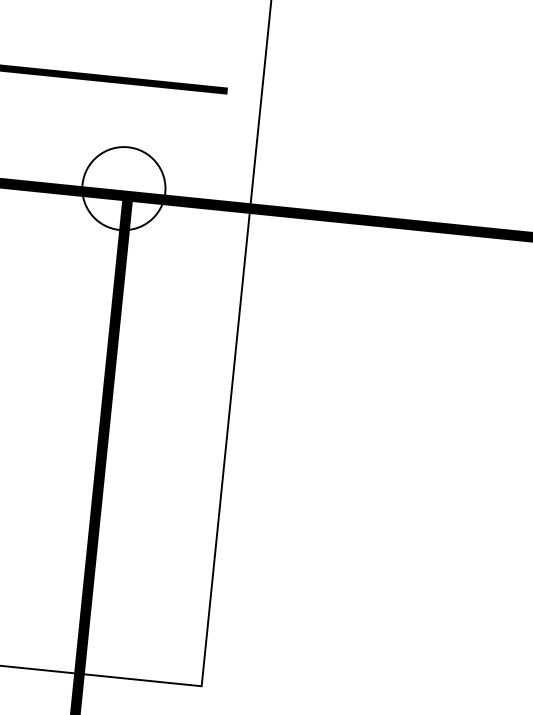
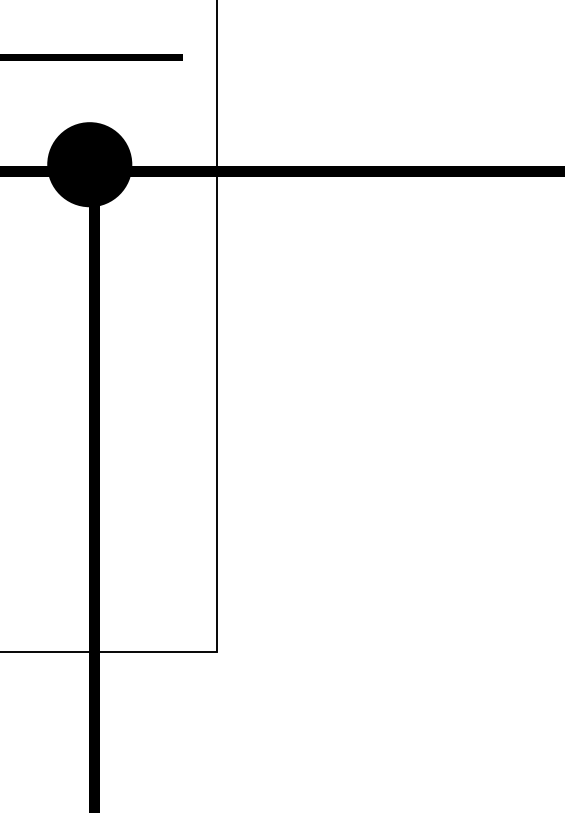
fill: (123, 188) -> (89, 164), added

